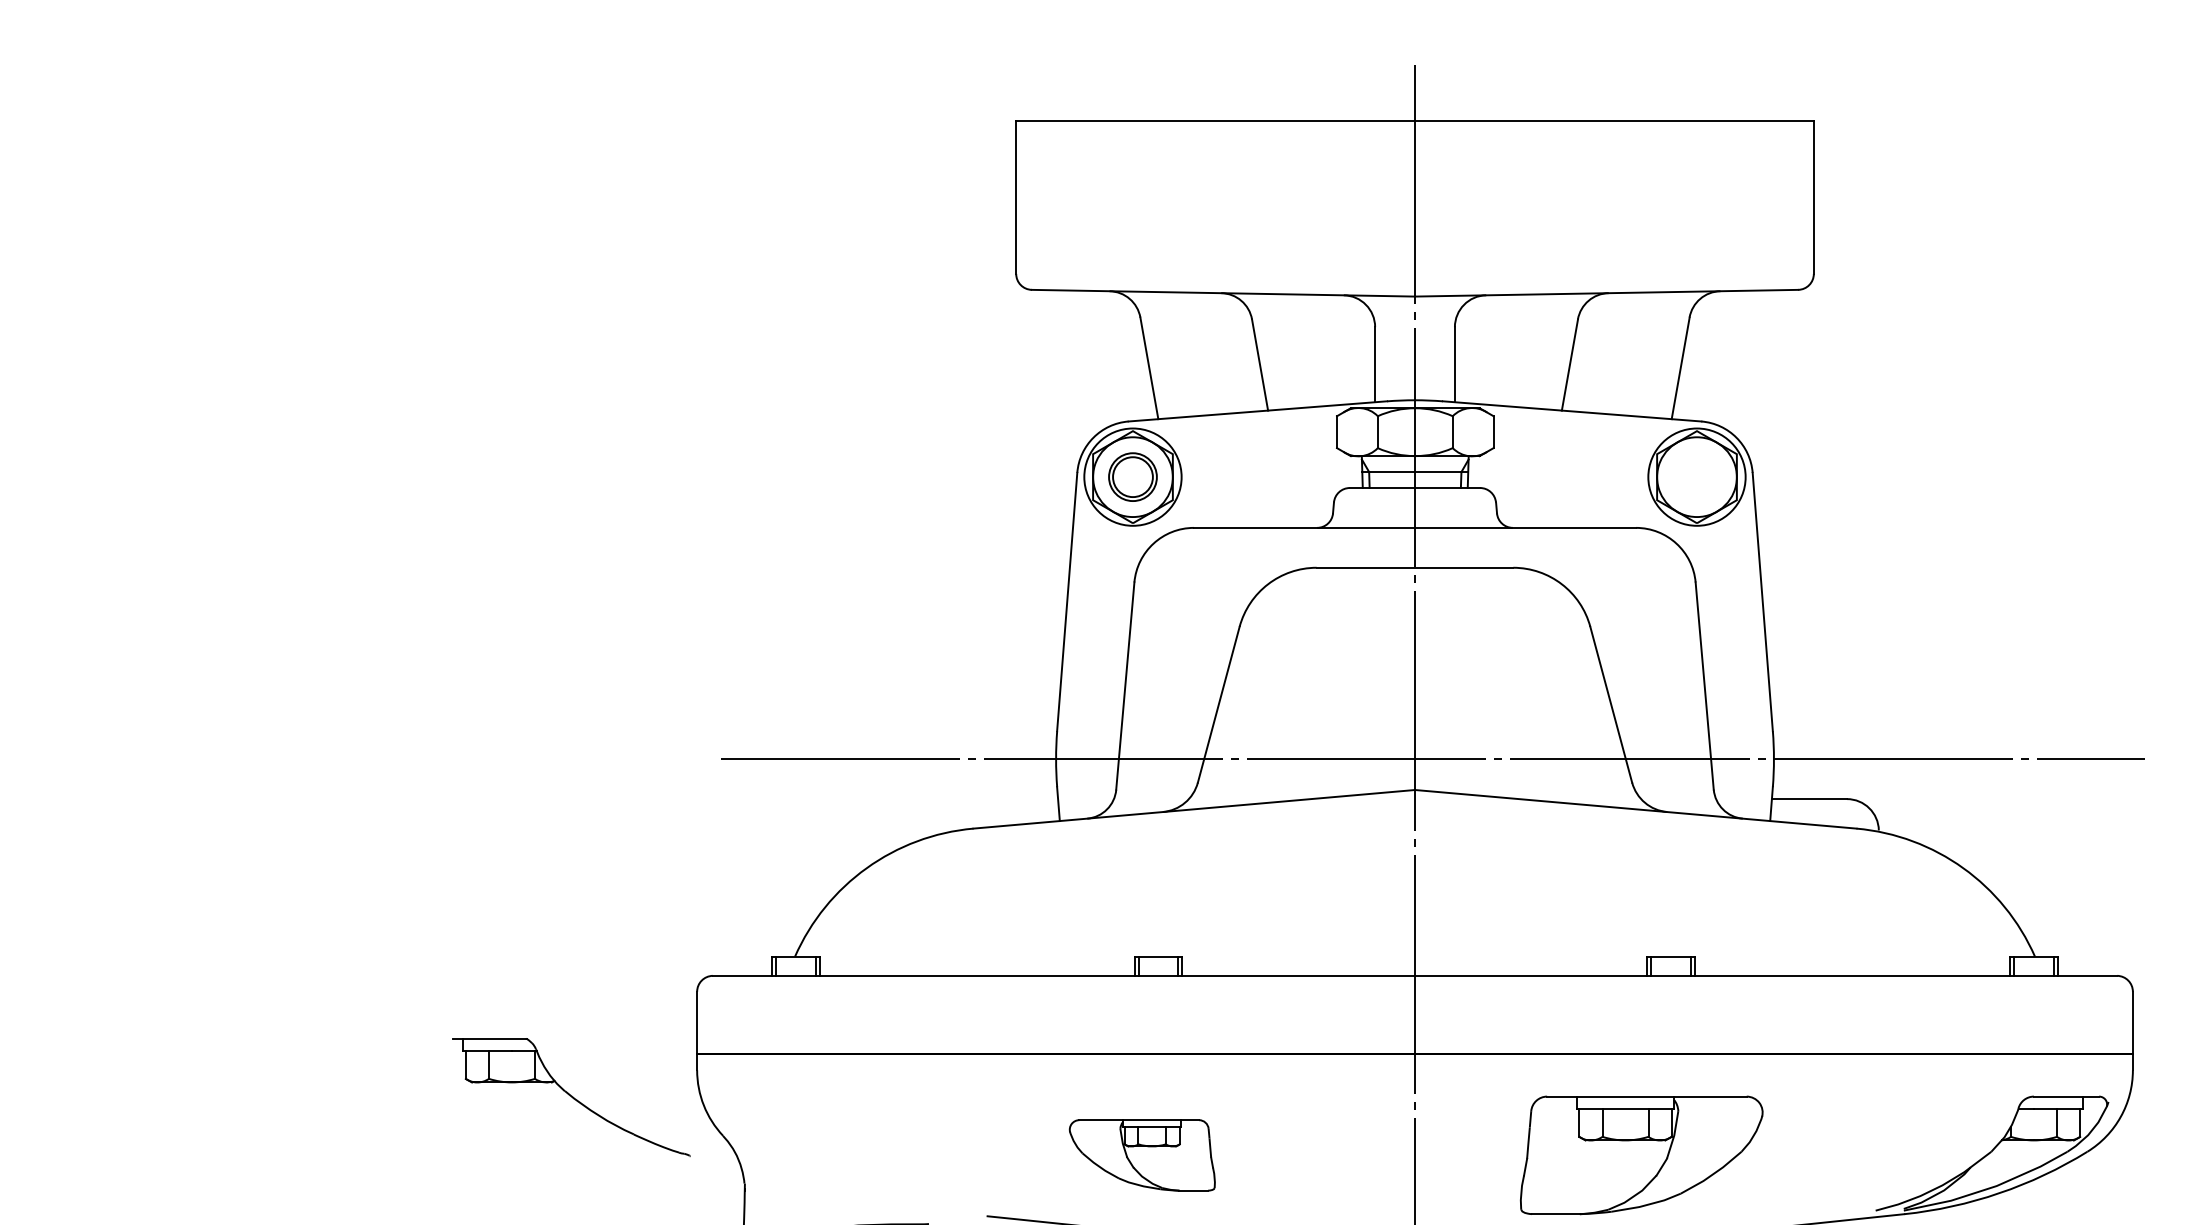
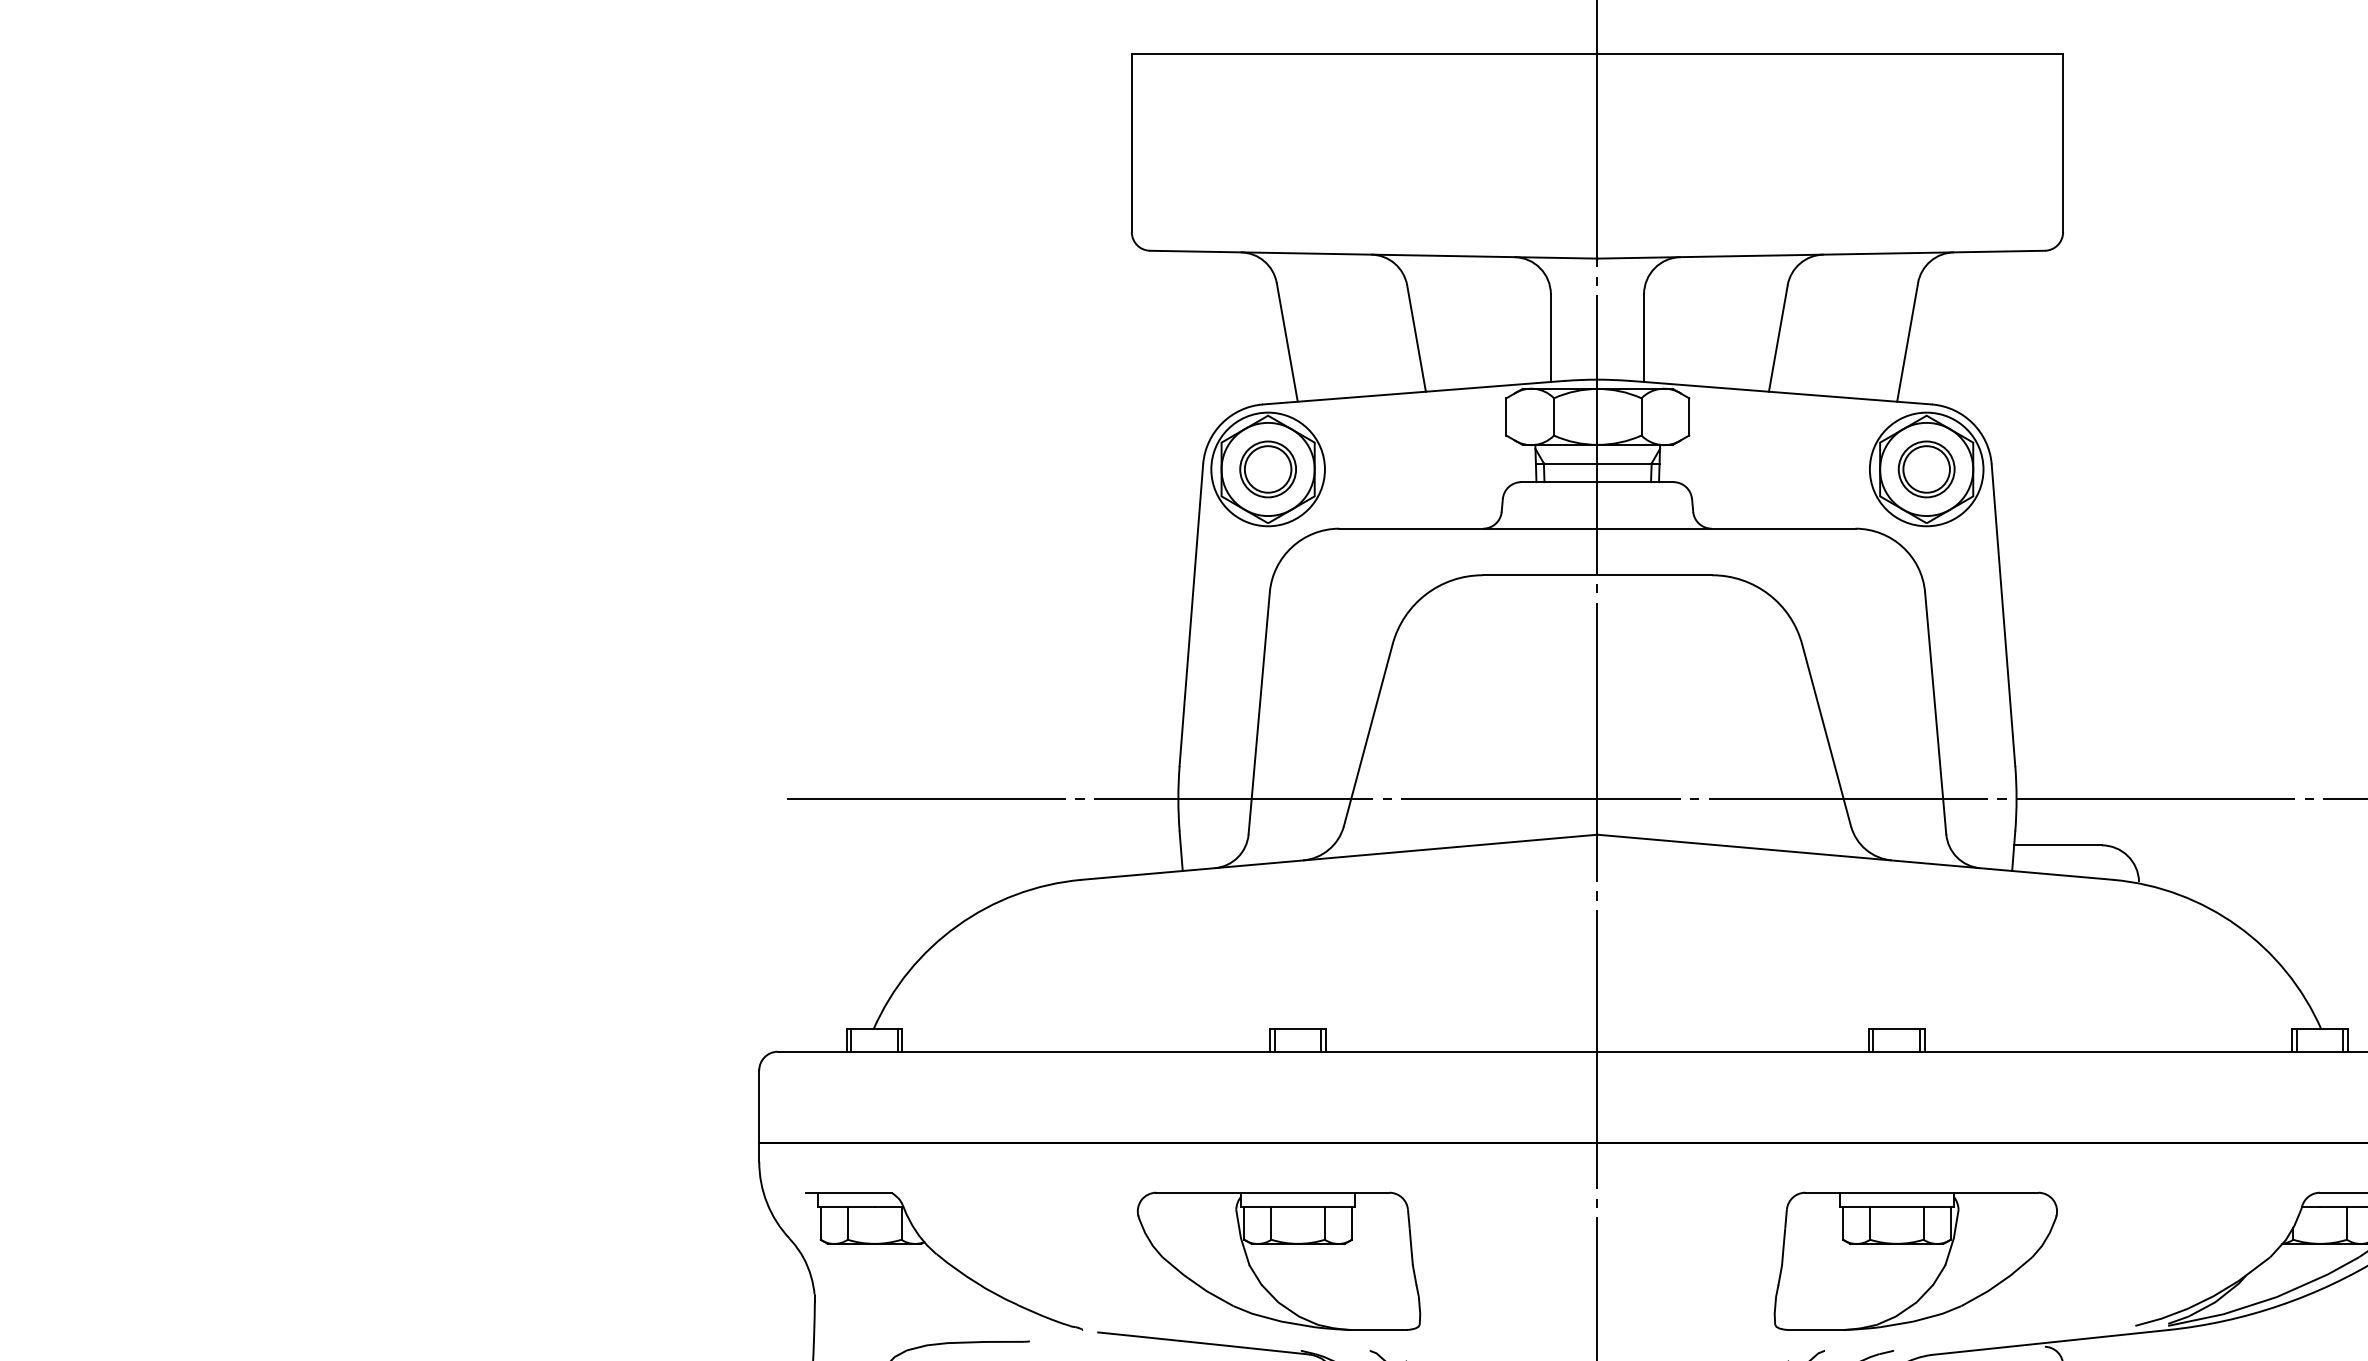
part: (1696, 476) -> (1926, 468), added
part: (571, 1097) -> (944, 1261), moved
part: (1142, 1155) -> (1279, 1261), size x1.67
part: (1641, 1155) -> (1915, 1261), moved

